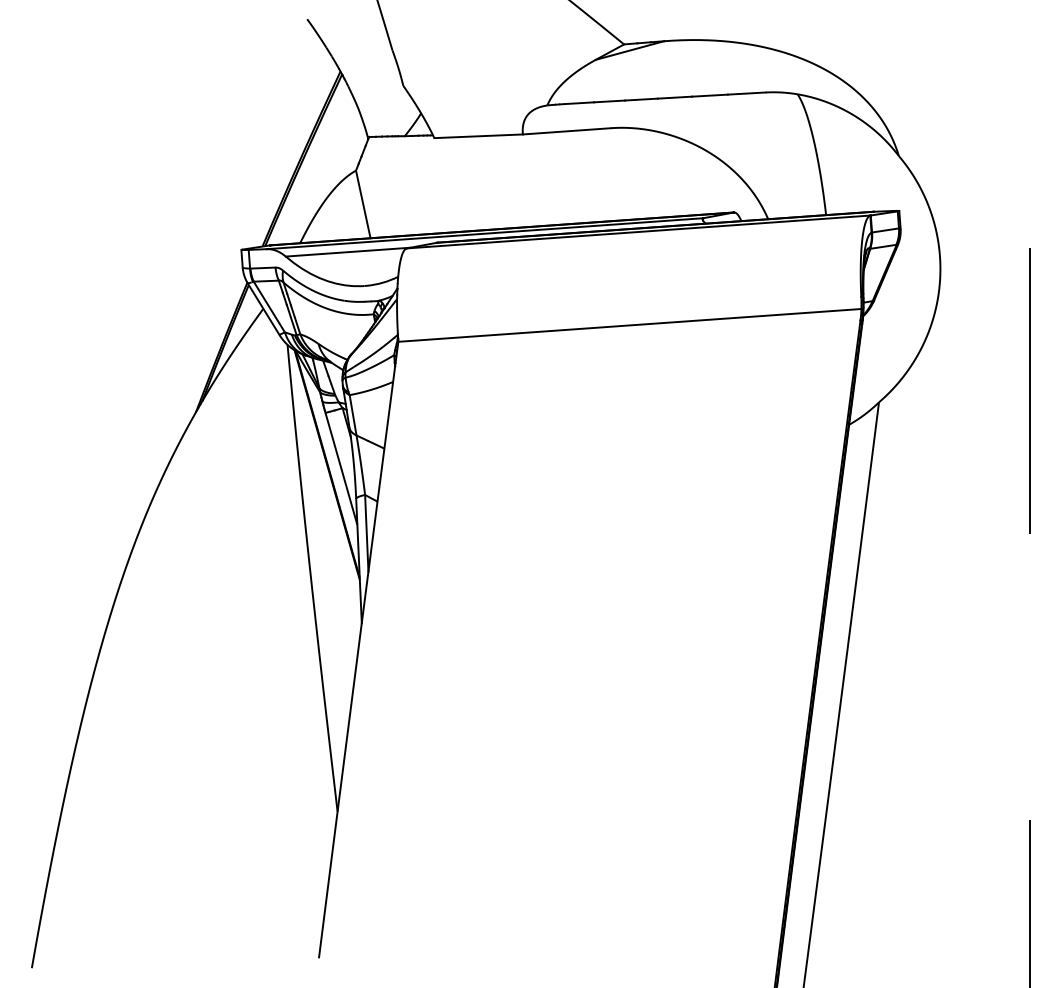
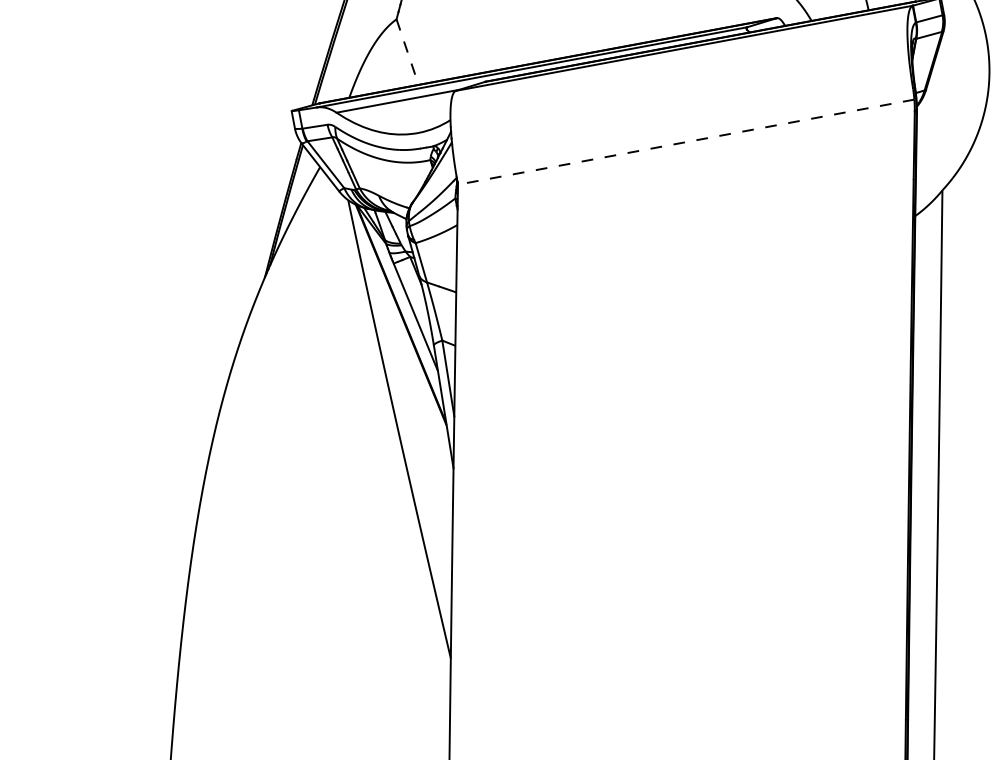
line: (363, 204) -> (407, 52), solid -> dashed
line: (629, 325) -> (685, 142), solid -> dashed

